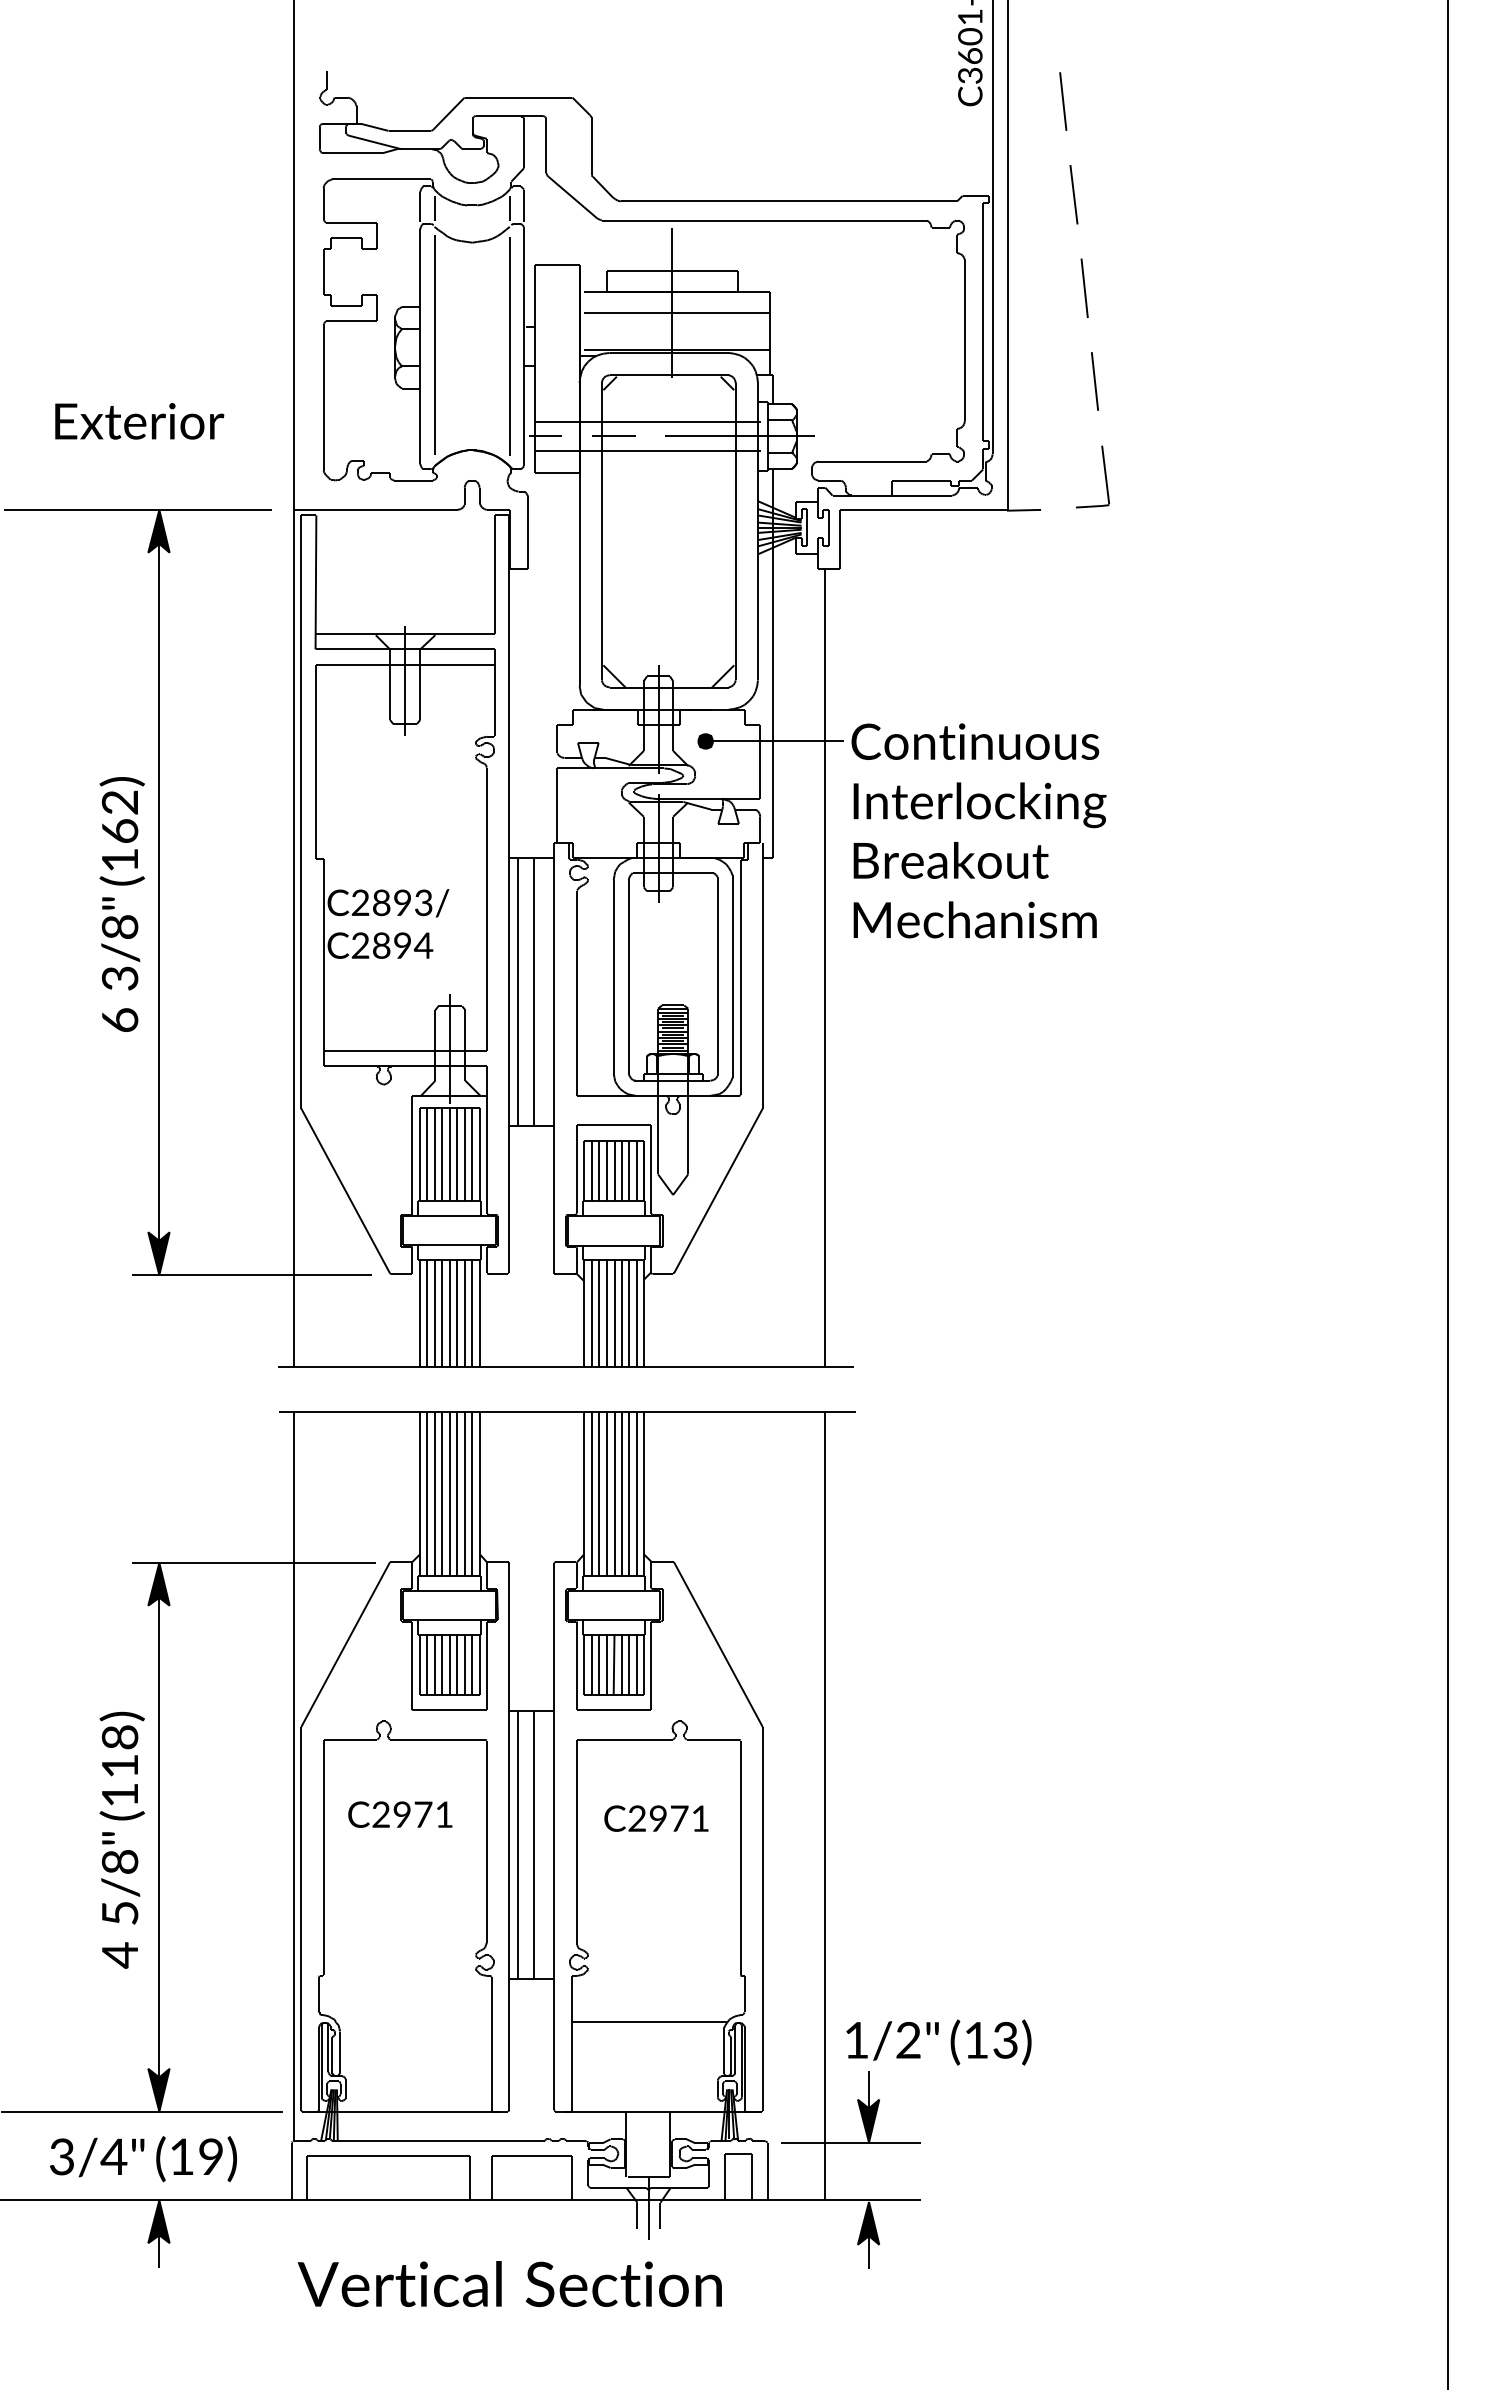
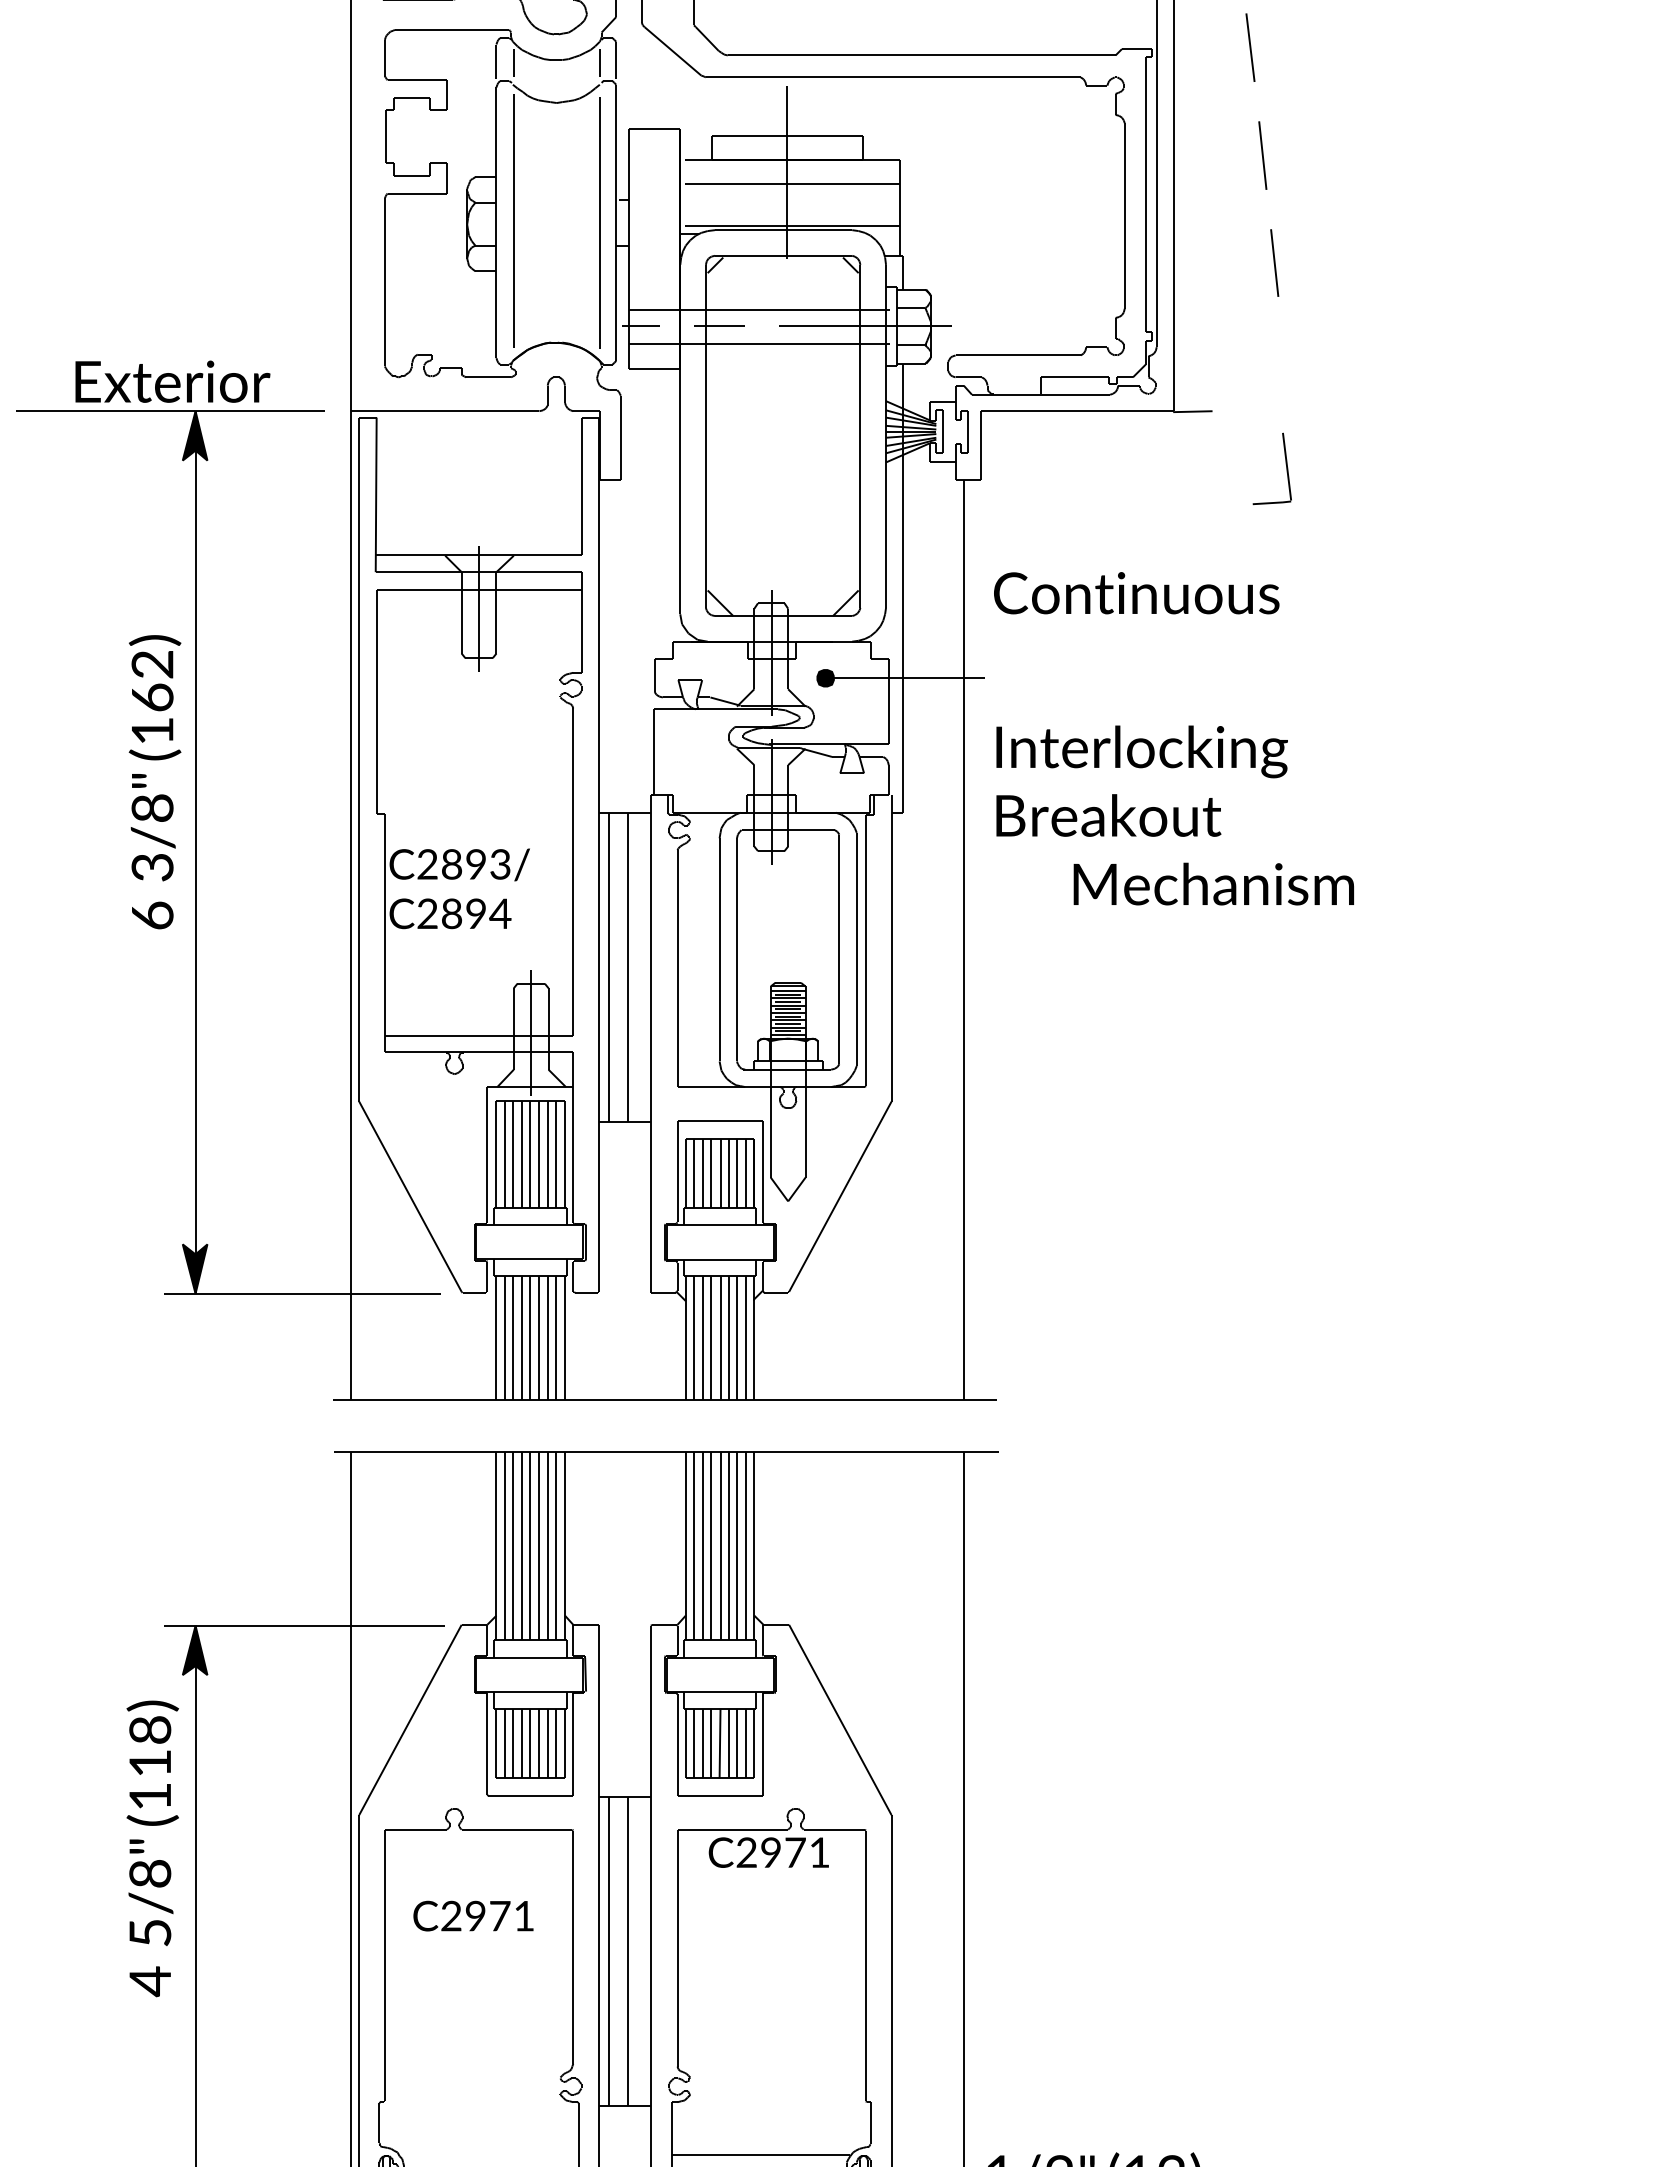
text: (139, 421) -> (172, 381), moved
part: (1104, 475) -> (1285, 467), moved
text: (975, 741) -> (1136, 592), moved
text: (121, 904) -> (154, 782), moved
text: (974, 919) -> (1213, 883), moved
text: (656, 1818) -> (768, 1852), moved
text: (121, 1839) -> (151, 1847), moved

